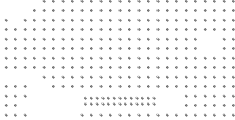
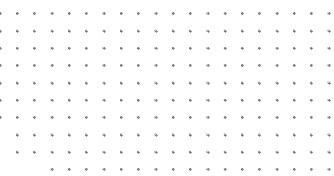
part: (209, 43) -> (285, 39), added
part: (119, 100) -> (120, 143), size x1.67

